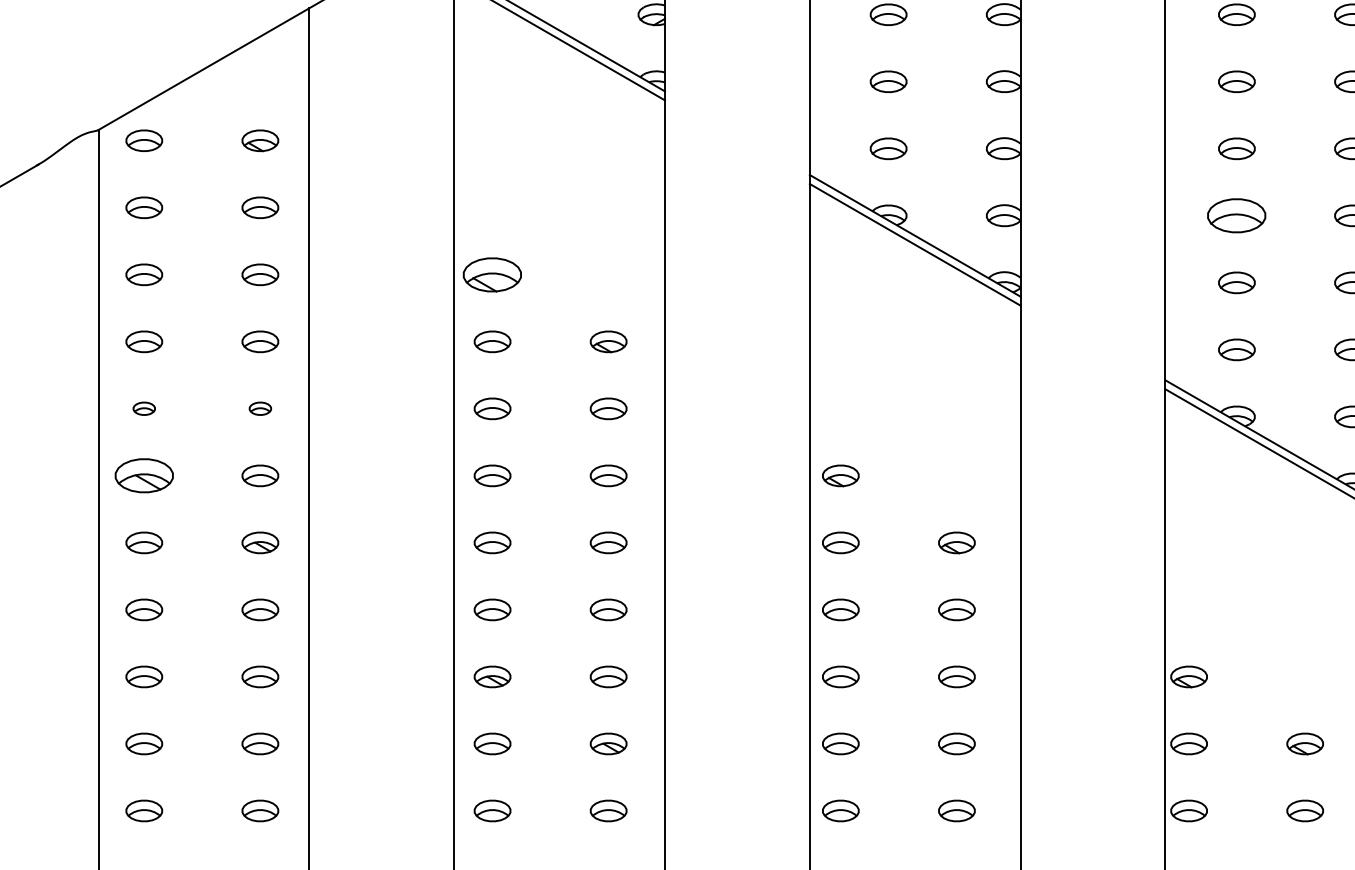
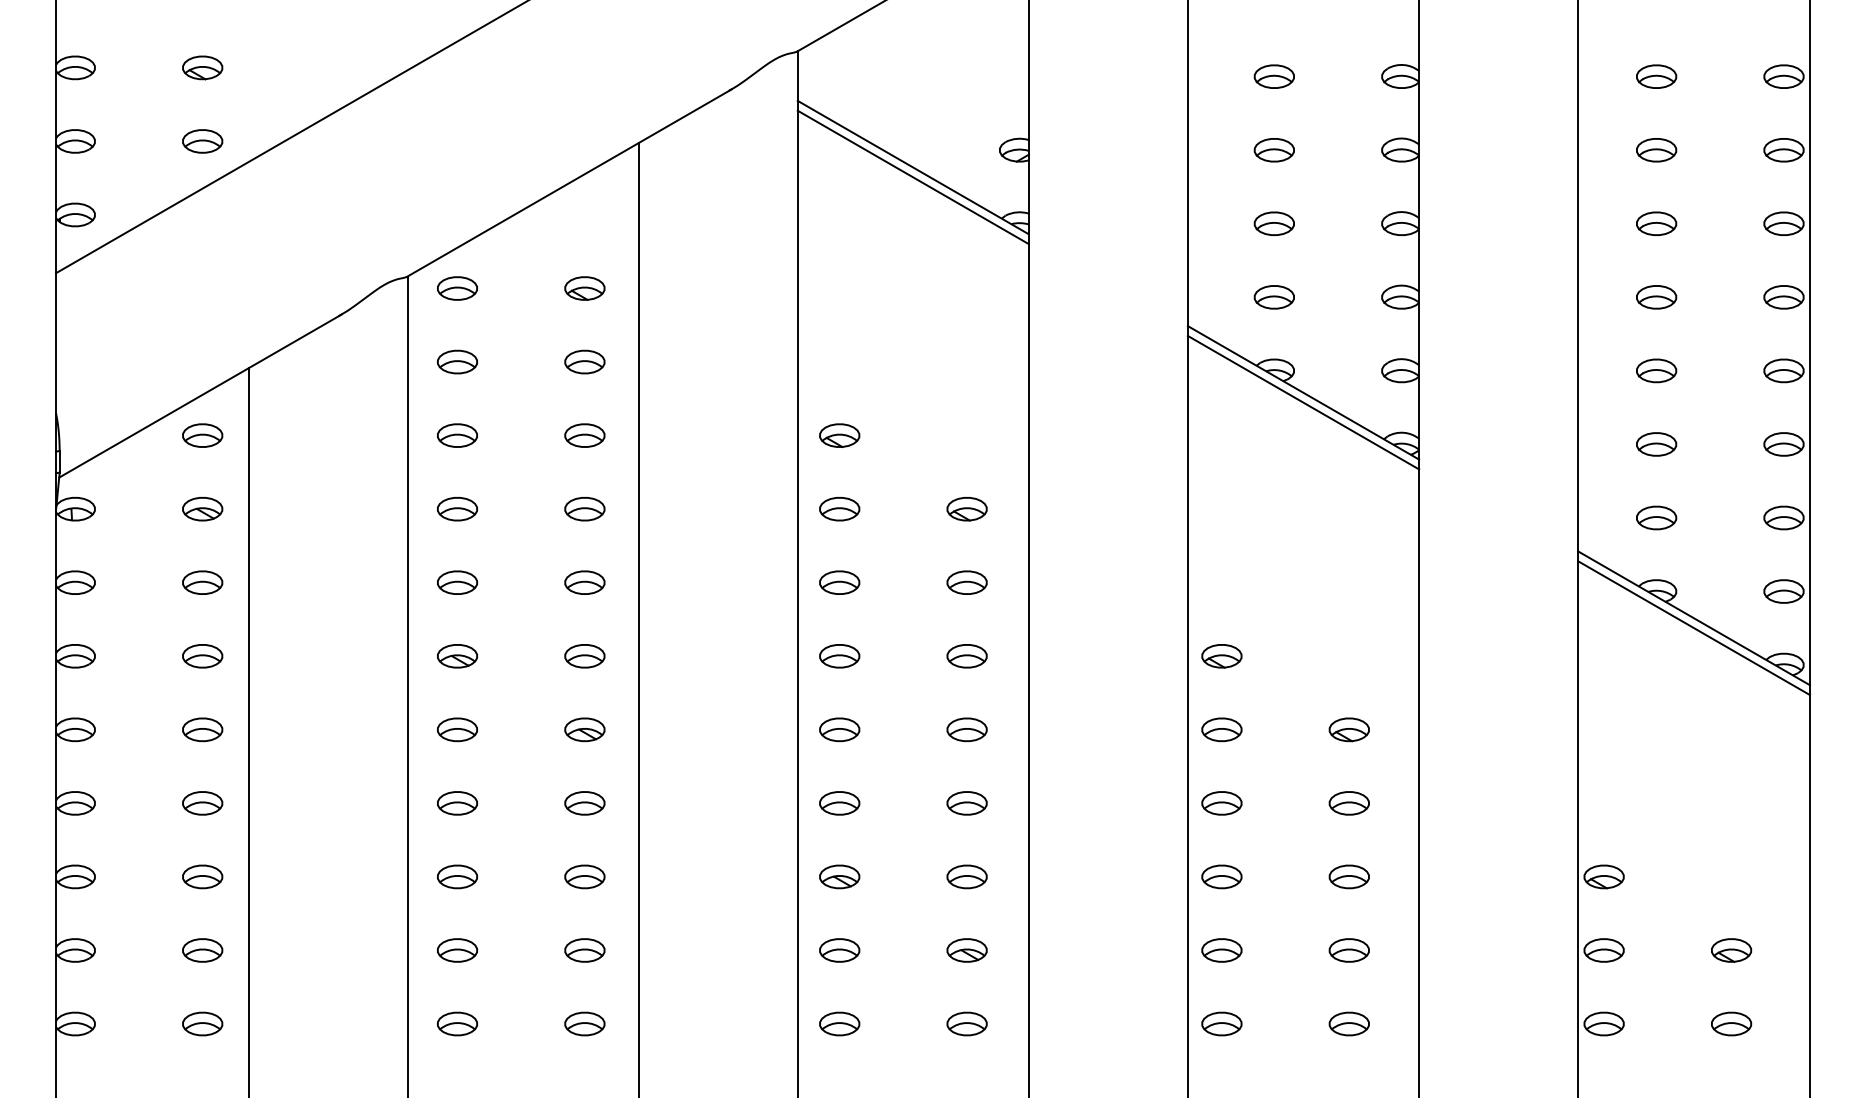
part: (1236, 215) -> (1656, 370), size x0.62
part: (492, 274) -> (839, 435), size x0.62
part: (144, 408) -> (457, 582), size x1.67
part: (260, 408) -> (584, 582), size x1.67
part: (144, 476) -> (457, 656), size x0.62

